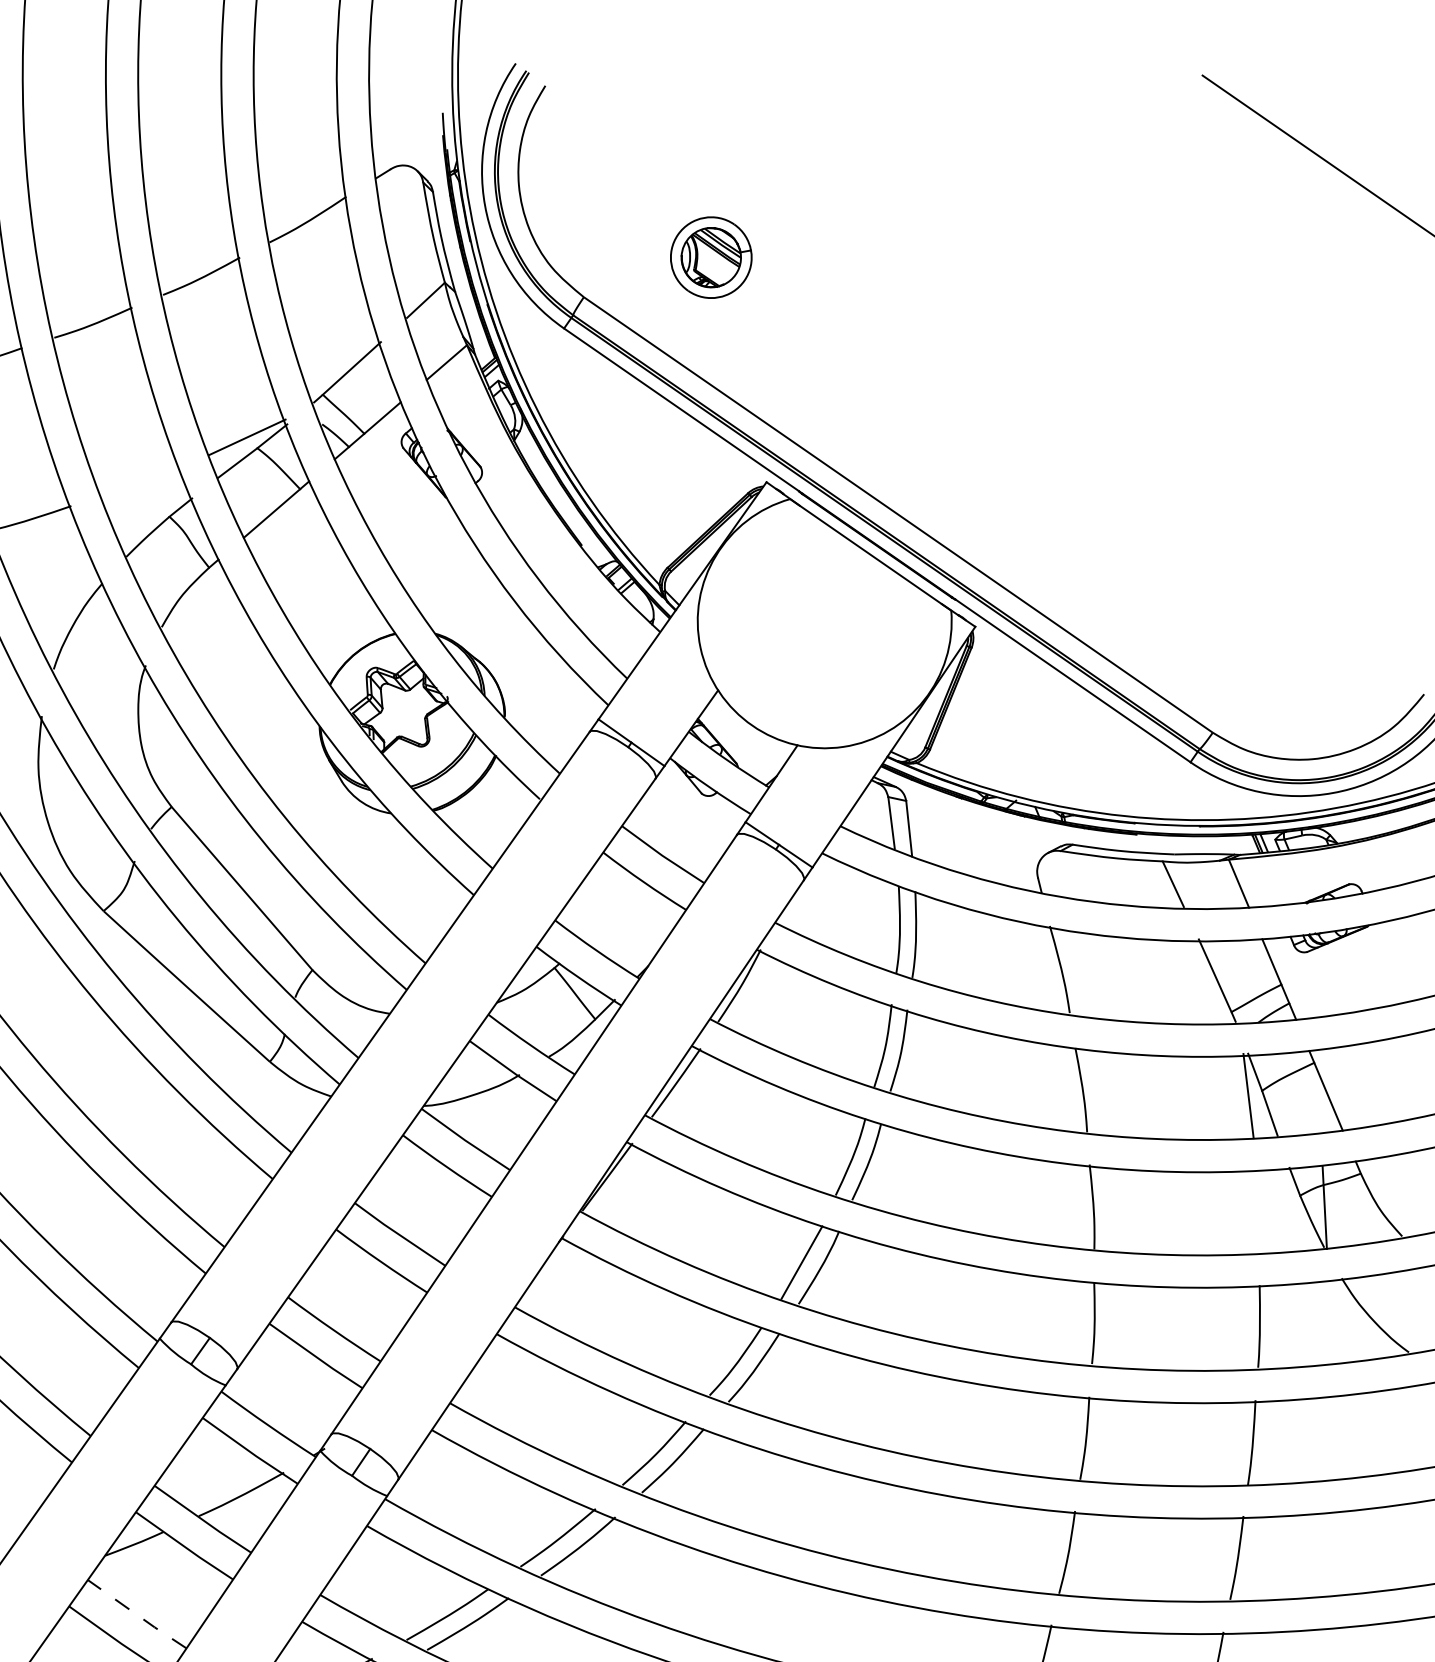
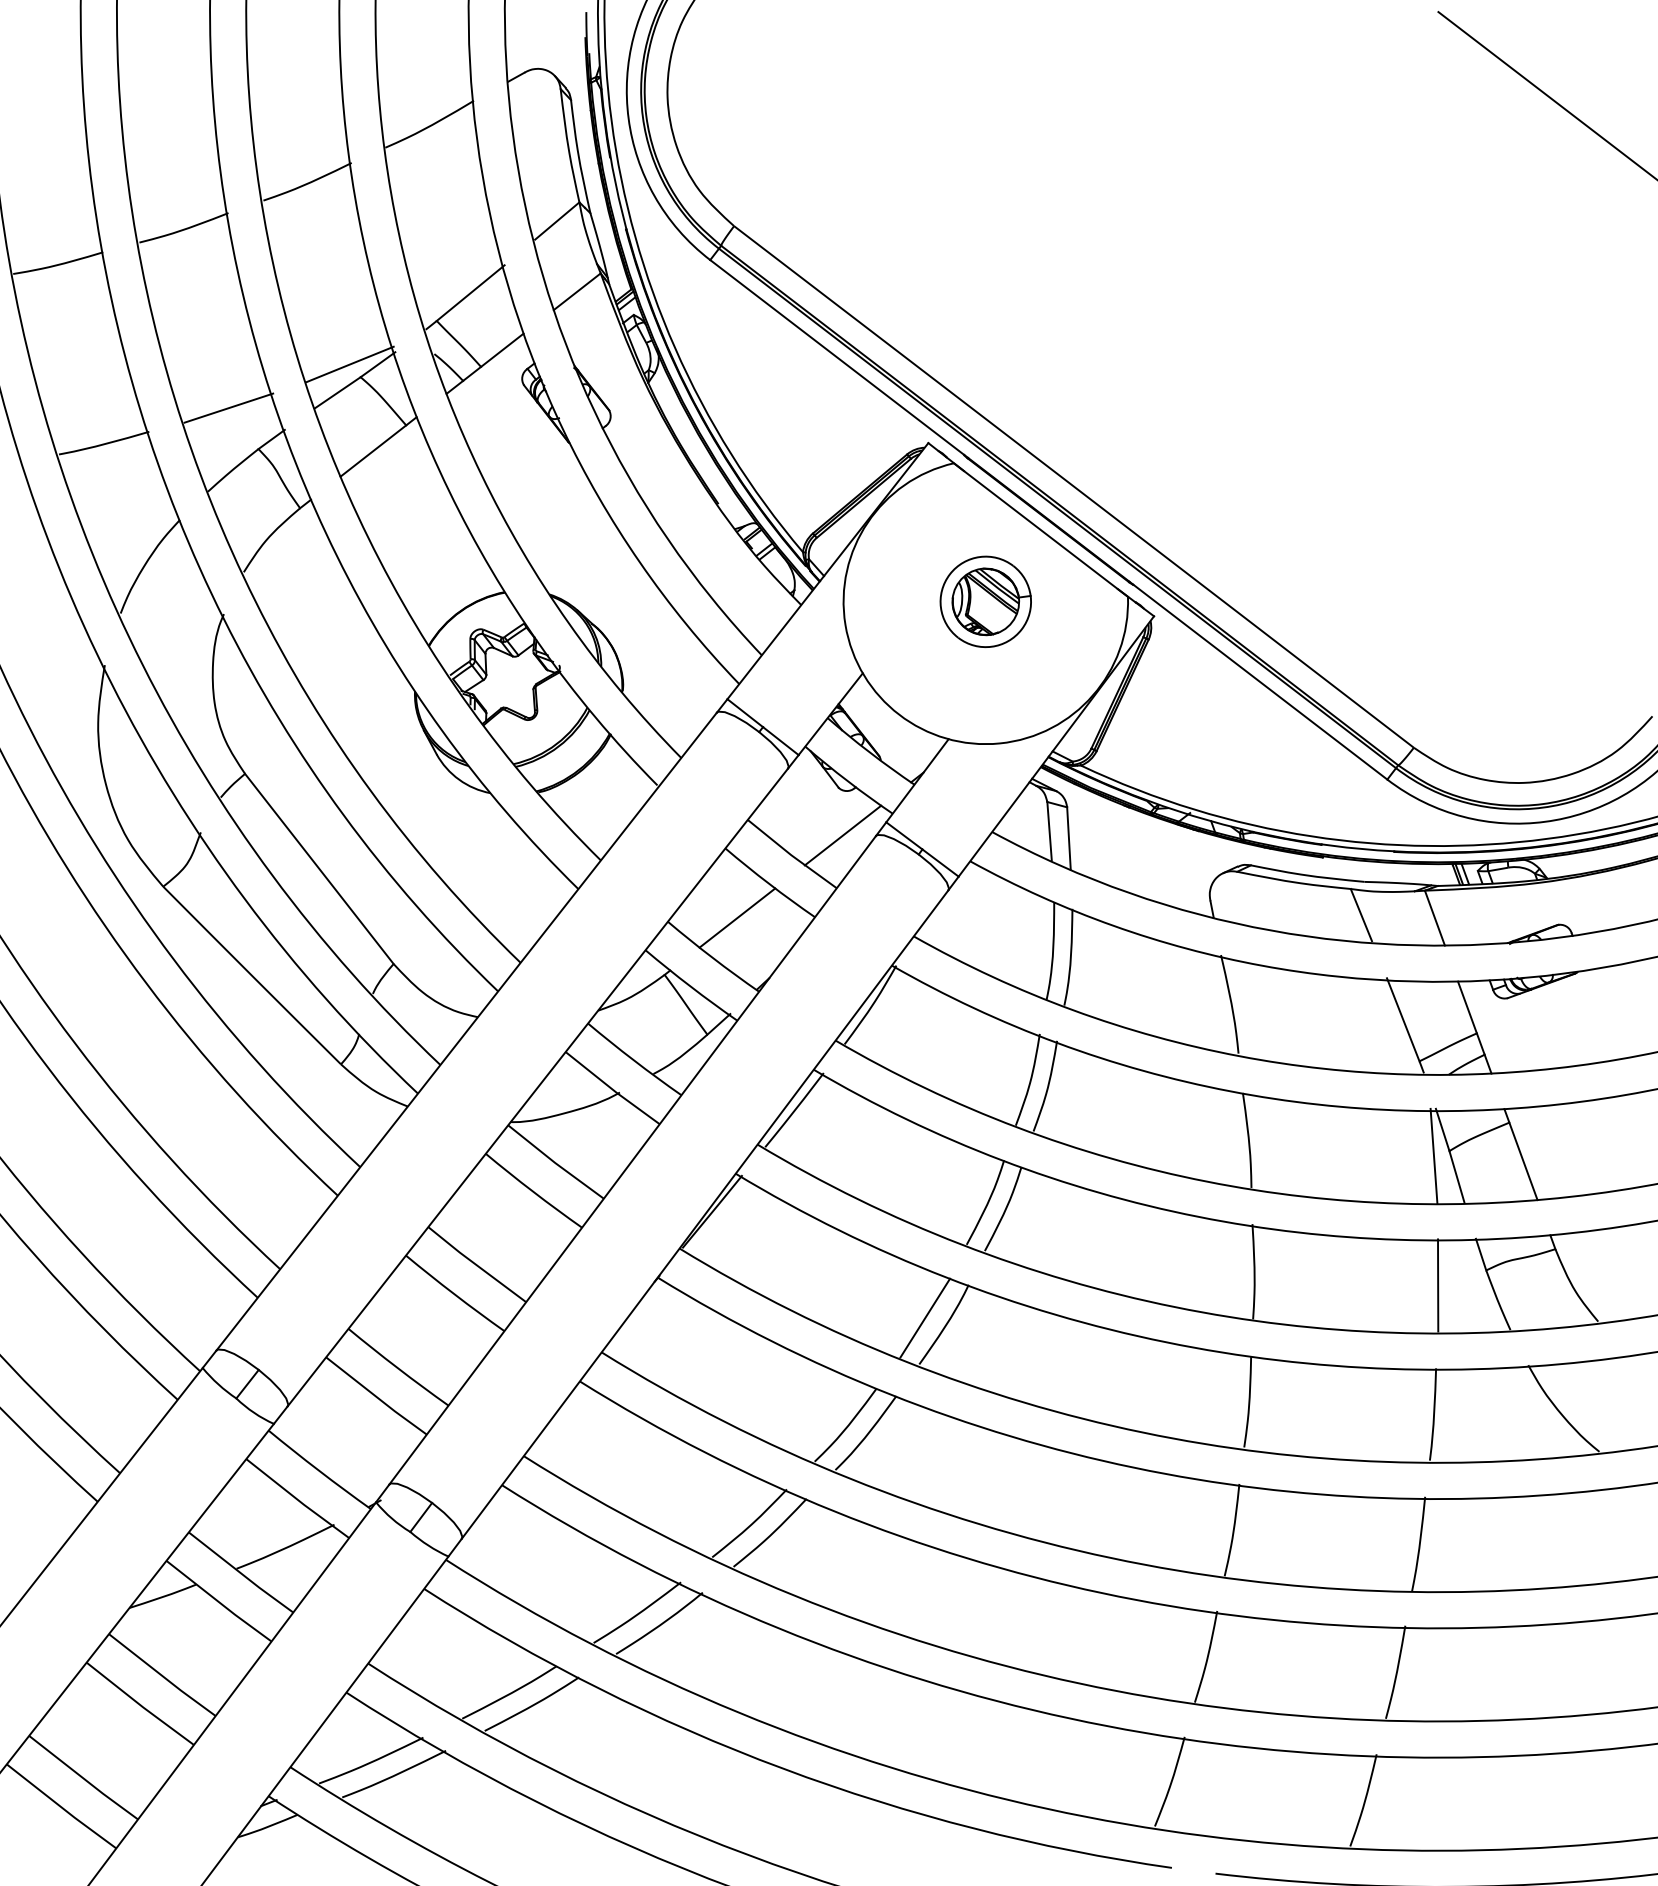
part: (710, 257) -> (985, 601), moved
line: (140, 480) -> (228, 407), added
line: (707, 835) -> (842, 835), added
line: (617, 913) -> (737, 917), added
line: (1325, 1207) -> (1438, 1285), moved
line: (137, 1614) -> (162, 1675), dashed -> solid

